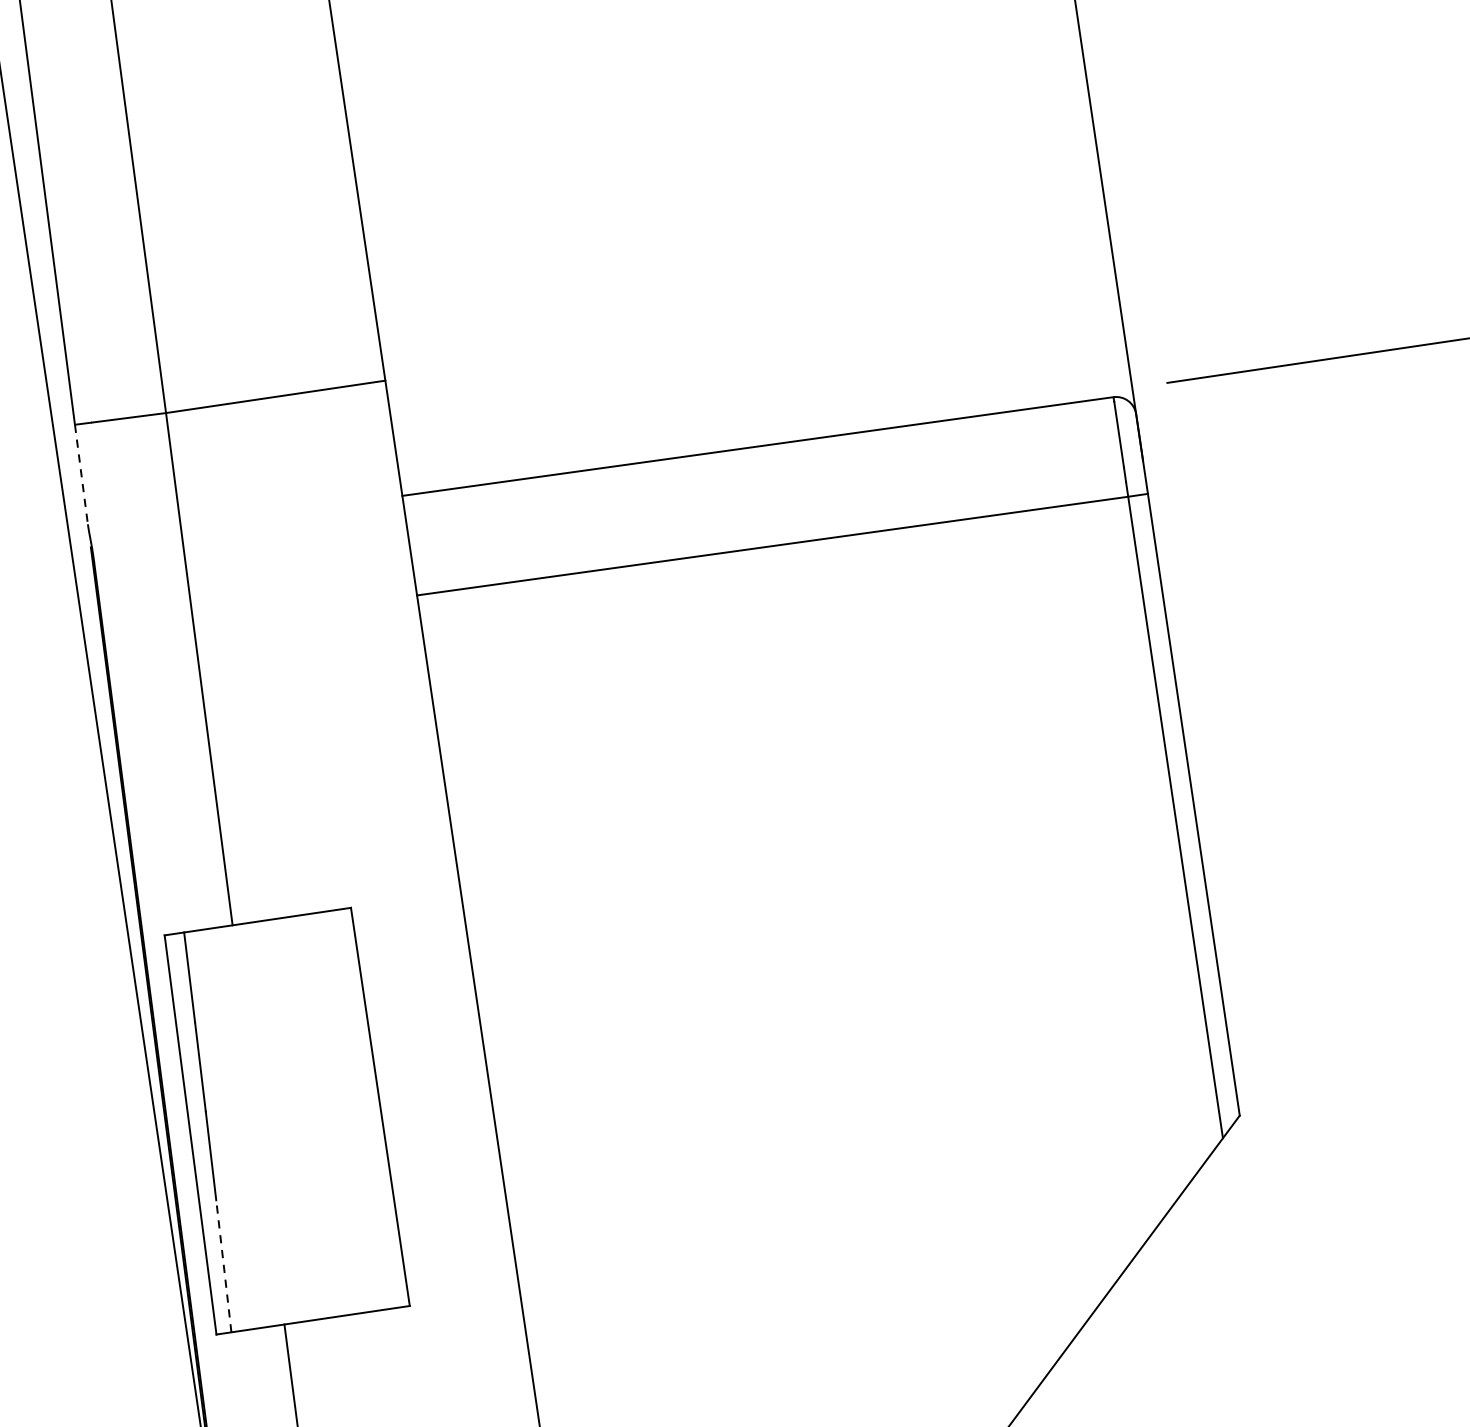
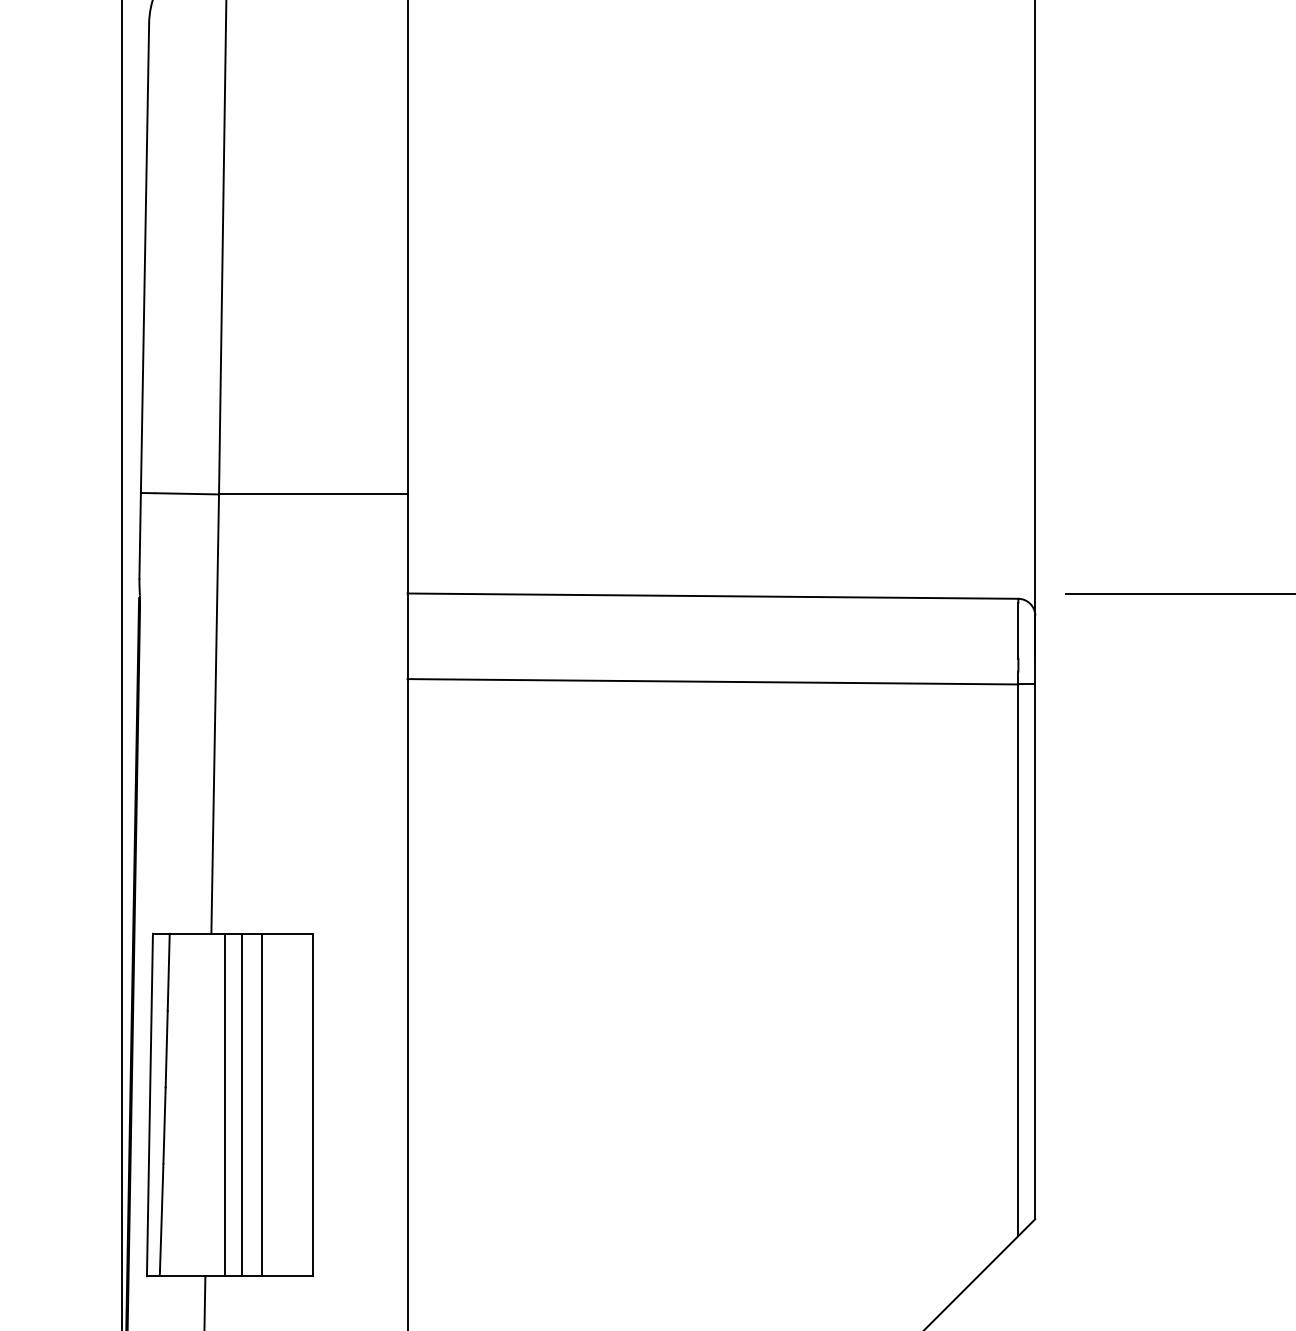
line: (81, 474) -> (140, 535), dashed -> solid
line: (320, 1115) -> (261, 1104), added
line: (296, 1118) -> (241, 1104), added
line: (278, 1121) -> (225, 1104), added
line: (223, 1266) -> (161, 1219), dashed -> solid

